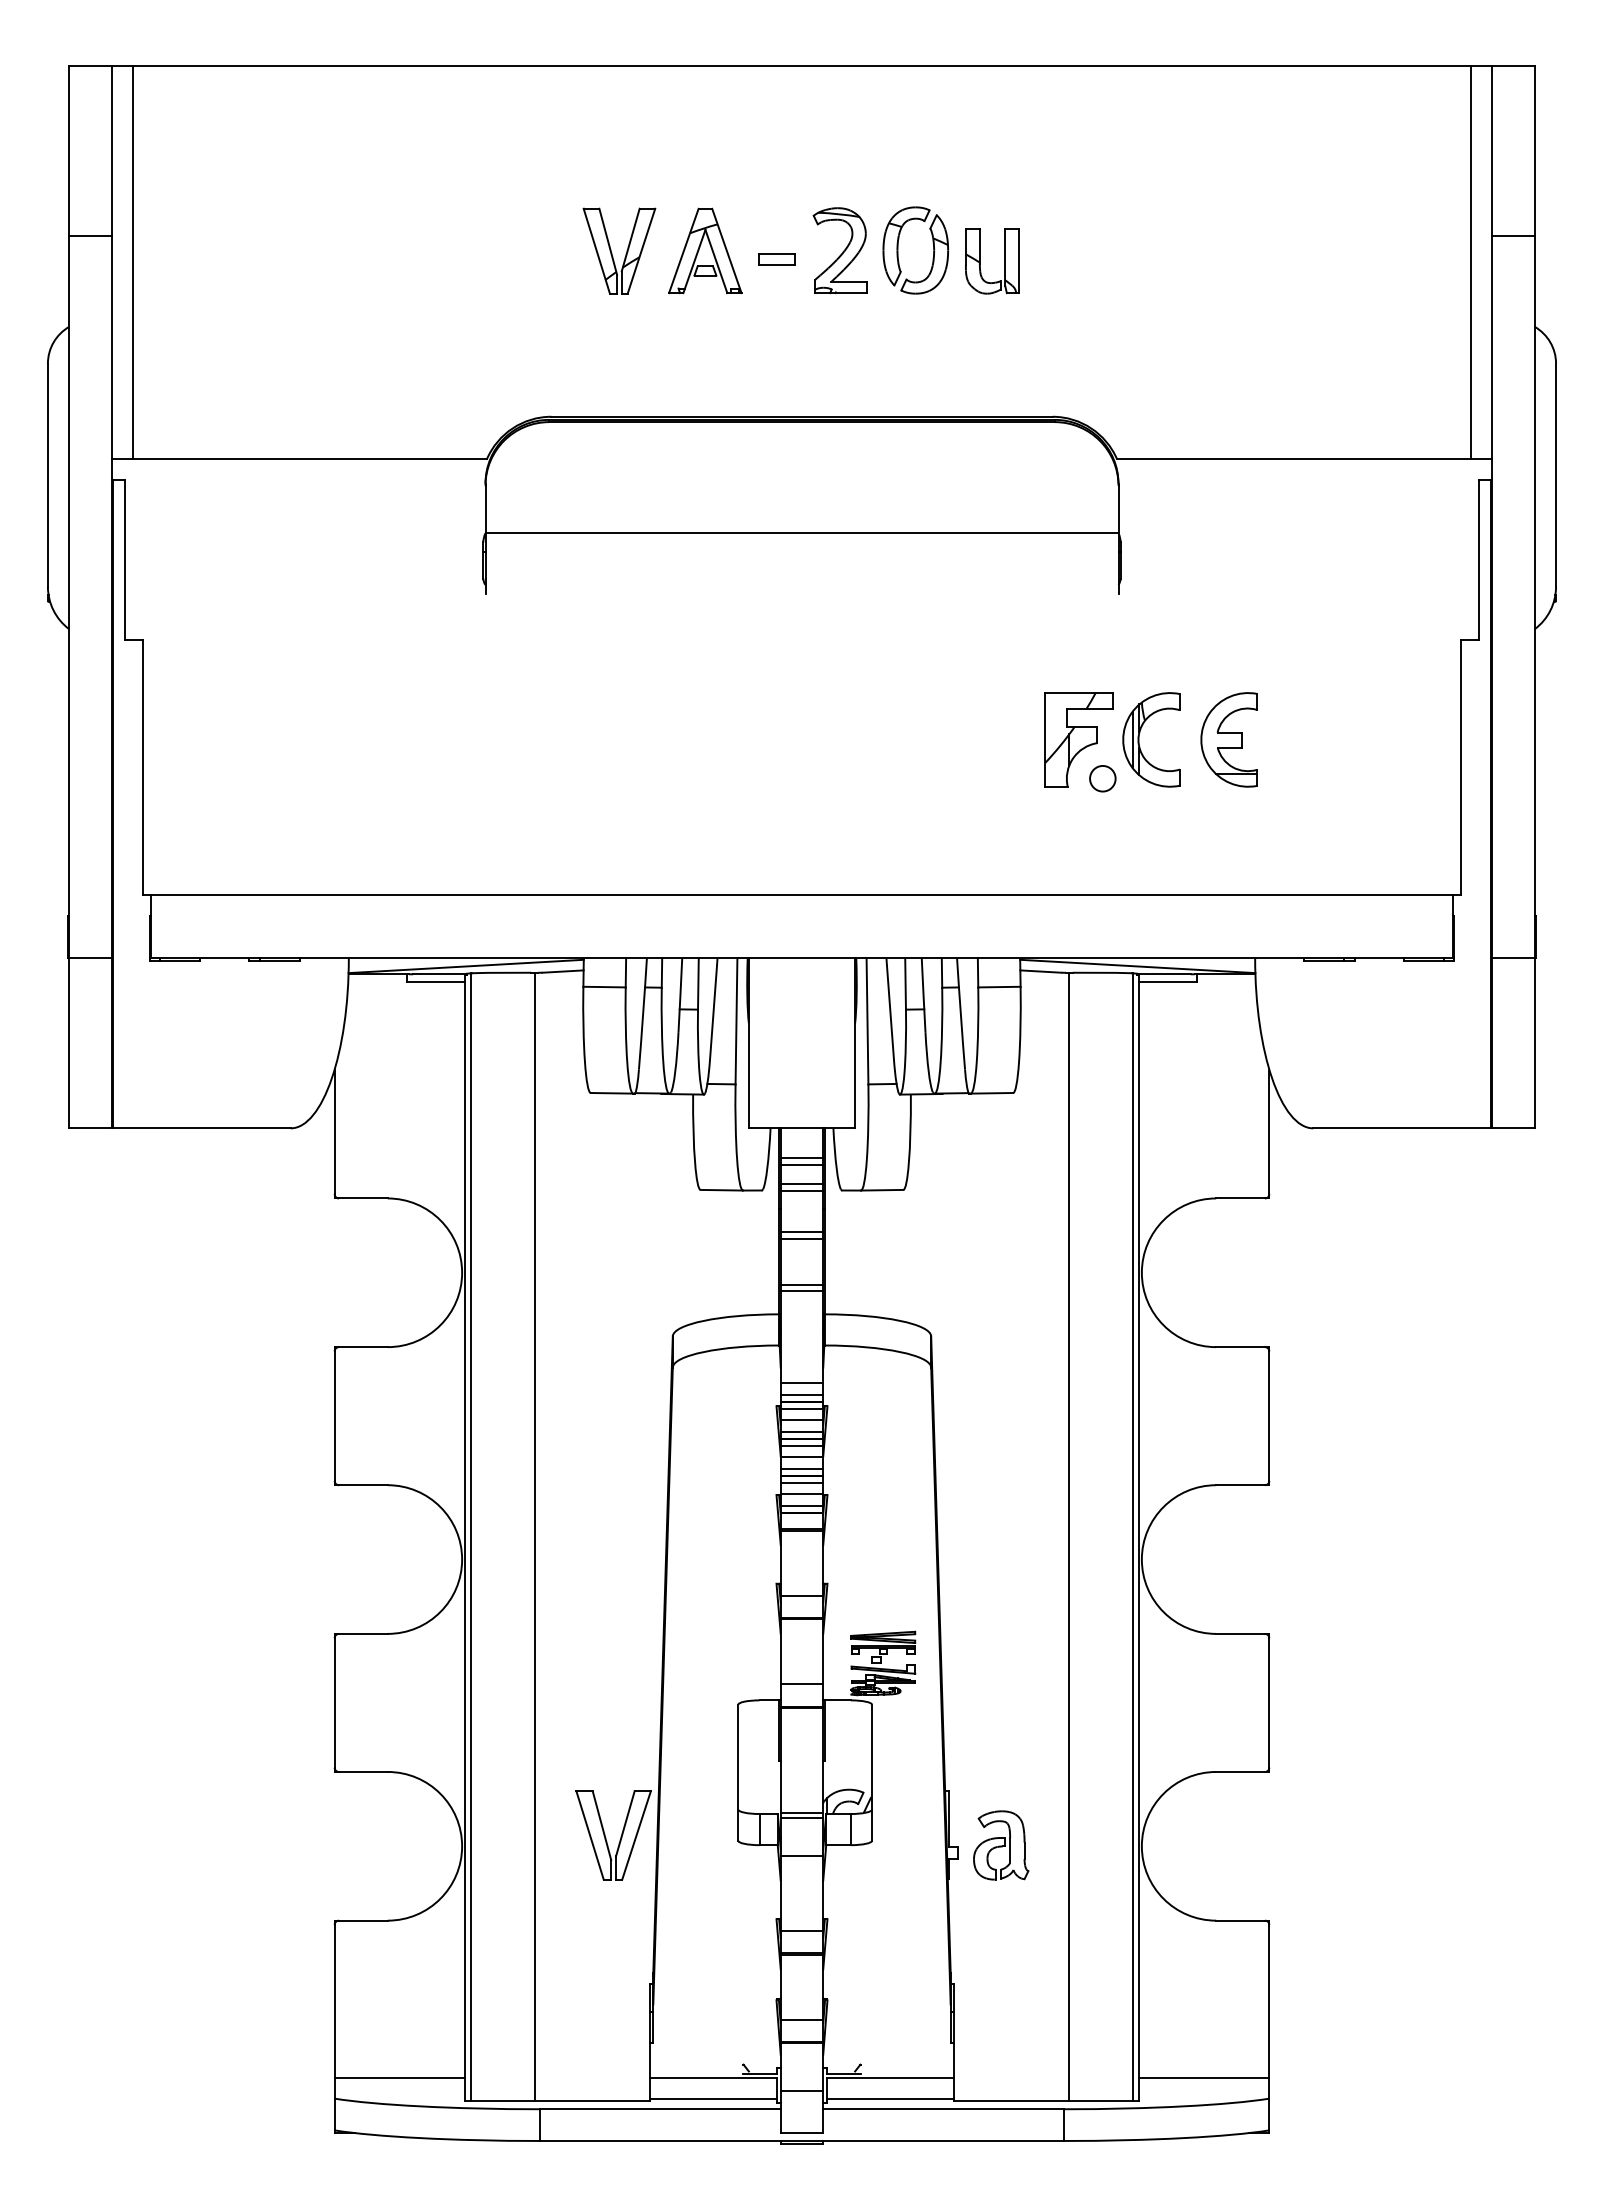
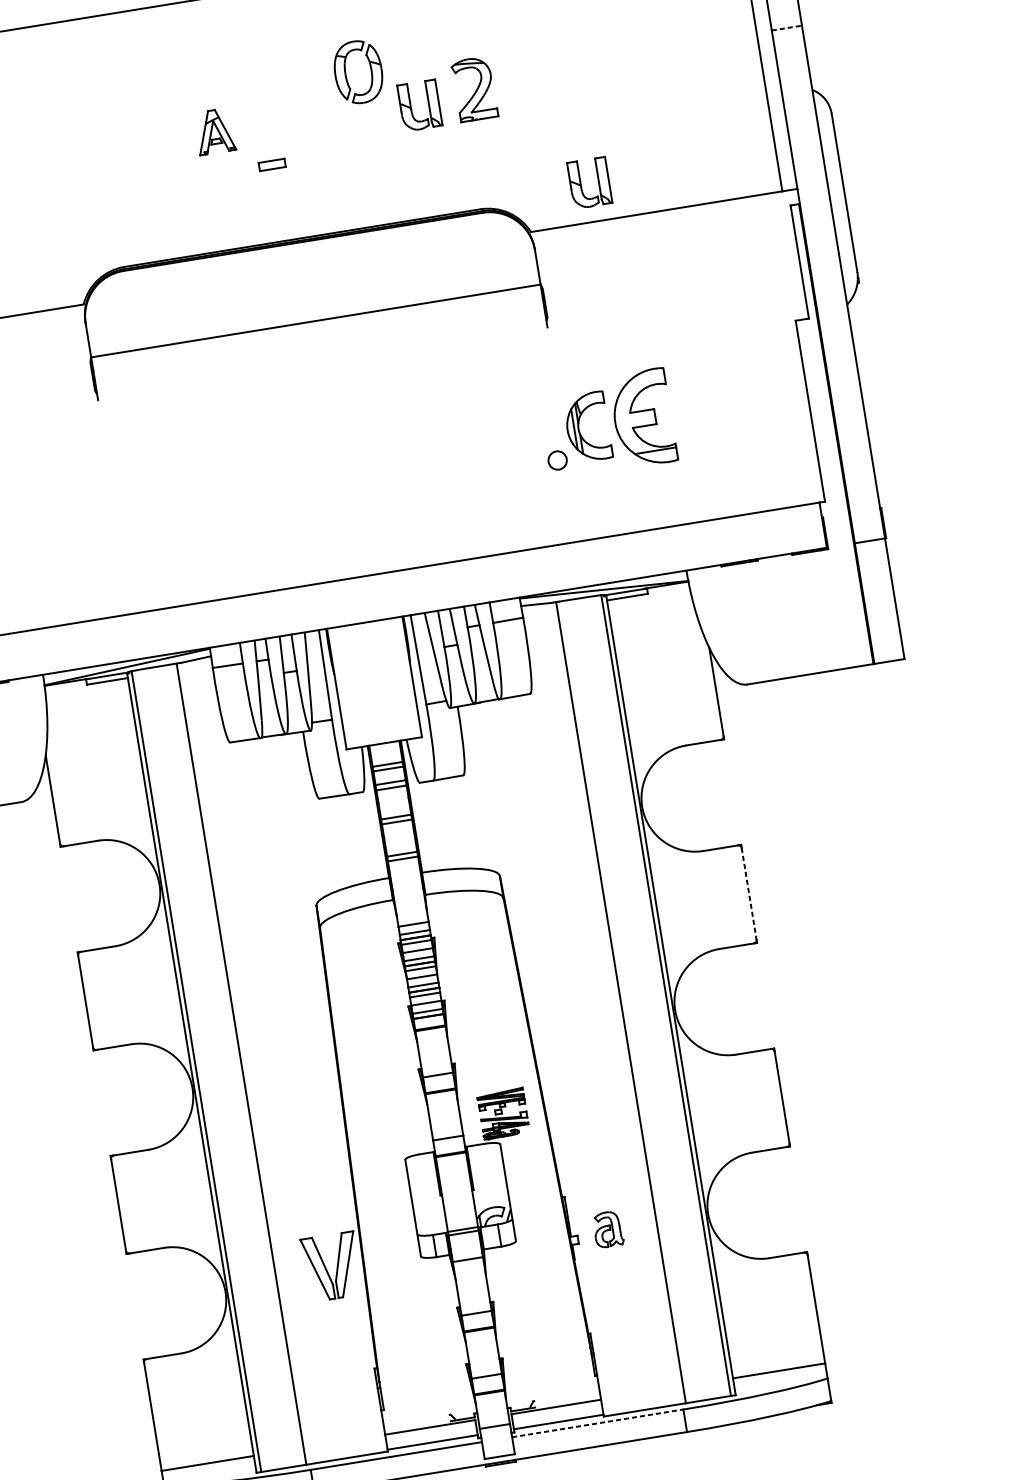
line: (1514, 236) -> (787, 28), solid -> dashed
part: (626, 250) -> (158, 140), removed
part: (705, 250) -> (214, 131), size x0.7
part: (839, 250) -> (473, 89), moved
part: (898, 250) -> (346, 74), moved
part: (776, 259) -> (272, 164), moved
part: (1196, 405) -> (581, 184), added
part: (1078, 739) -> (535, 435), removed
part: (1228, 739) -> (642, 418), size x1.4
line: (1269, 1416) -> (749, 894), solid -> dashed
part: (1001, 1845) -> (608, 1229), size x0.7
line: (943, 2109) -> (597, 1423), solid -> dashed

